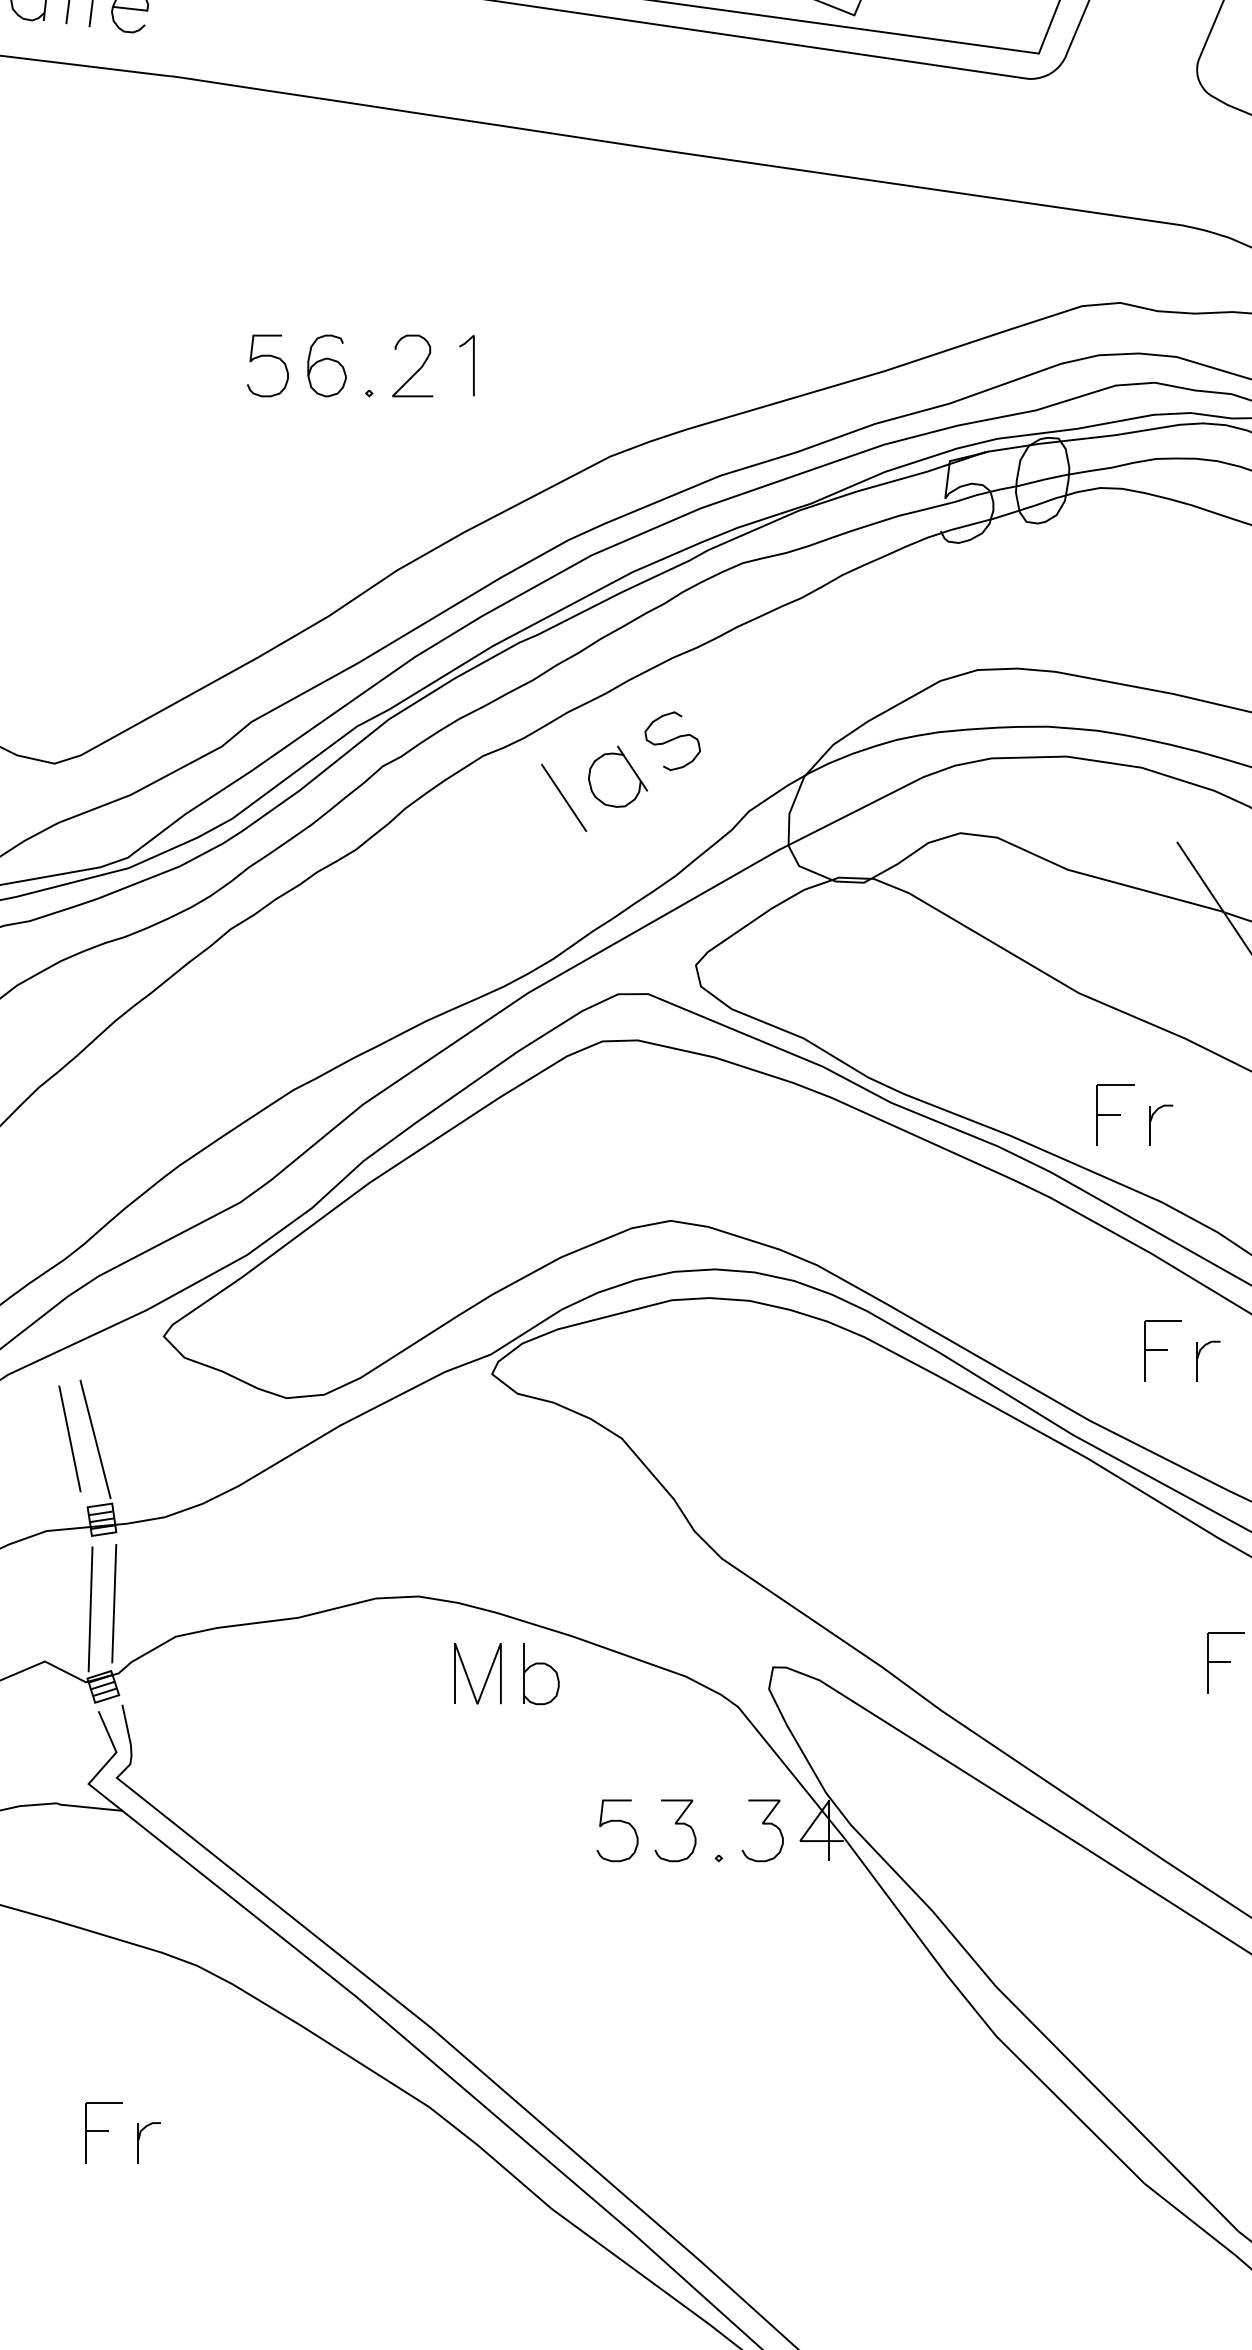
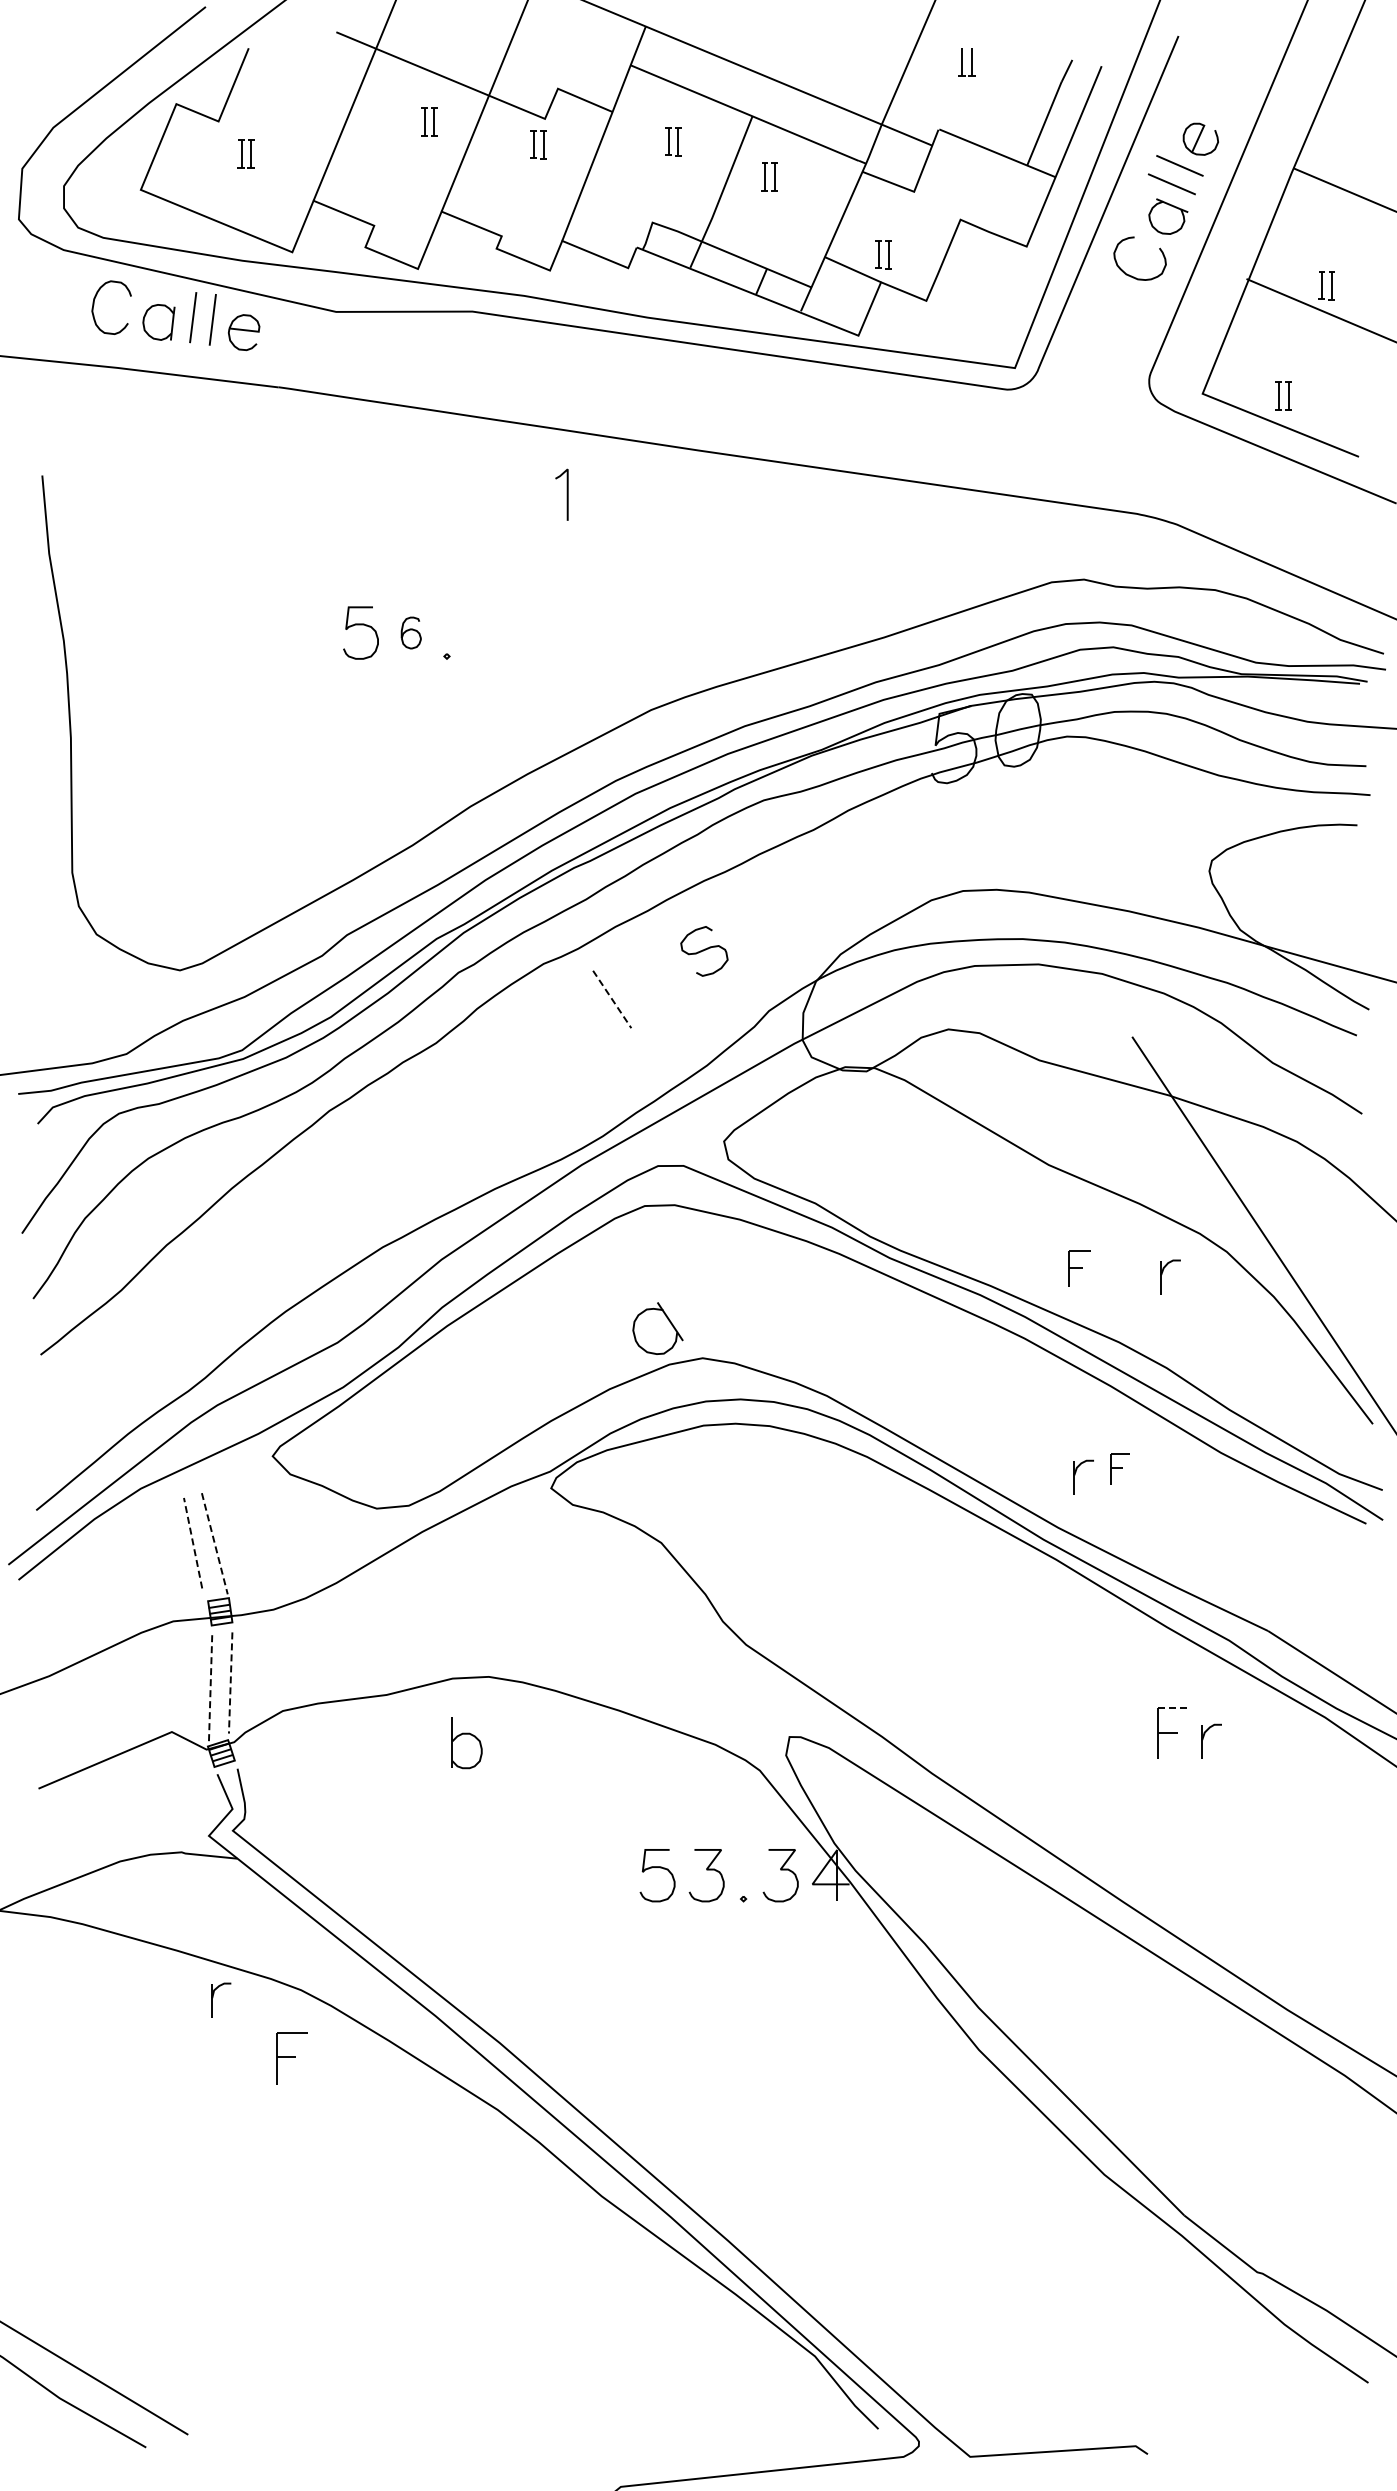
part: (327, 365) -> (411, 632), size x0.6
line: (472, 365) -> (566, 494), moved
curve: (417, 369) -> (487, 636), removed
part: (617, 776) -> (657, 1328), moved
line: (564, 797) -> (612, 999), solid -> dashed
part: (1114, 1115) -> (1079, 1268), size x0.7
part: (1151, 1122) -> (1162, 1274), moved
part: (1163, 1350) -> (1120, 1468), size x0.6
part: (1199, 1355) -> (1076, 1472), moved
line: (70, 1438) -> (193, 1542), solid -> dashed
line: (95, 1440) -> (214, 1544), solid -> dashed
line: (114, 1603) -> (230, 1682), solid -> dashed
line: (90, 1609) -> (210, 1687), solid -> dashed
line: (1226, 1632) -> (1174, 1707), solid -> dashed
part: (540, 1675) -> (466, 1743), moved
part: (486, 1677) -> (546, 1745), removed
part: (103, 2132) -> (291, 2058), moved
part: (139, 2139) -> (213, 1997), moved

